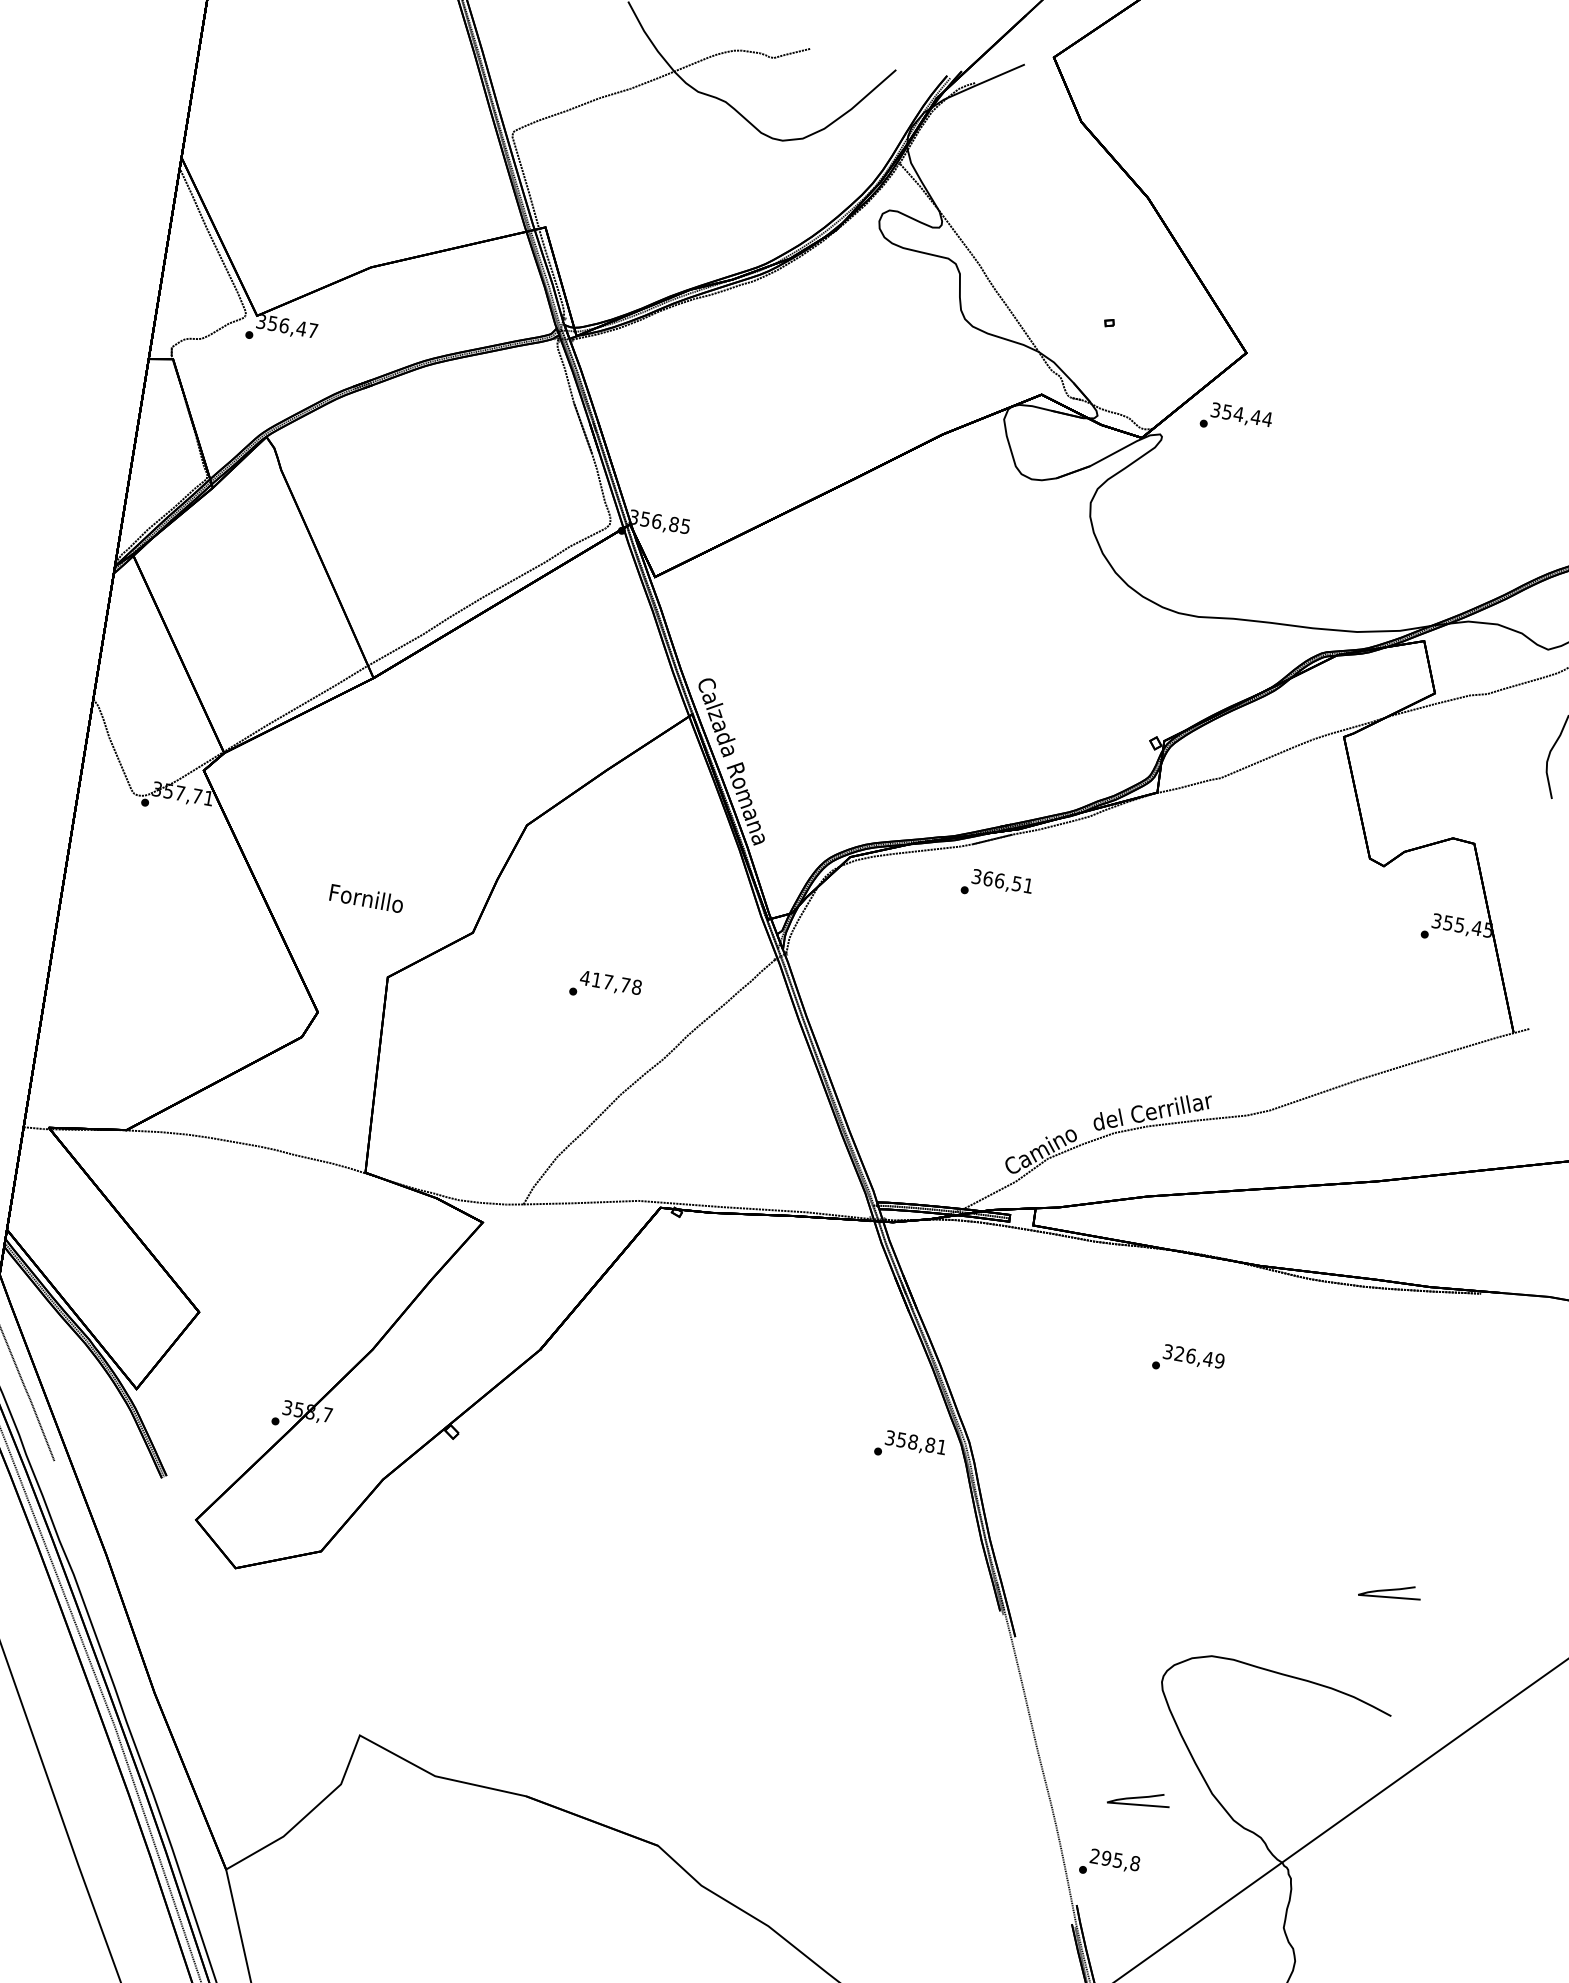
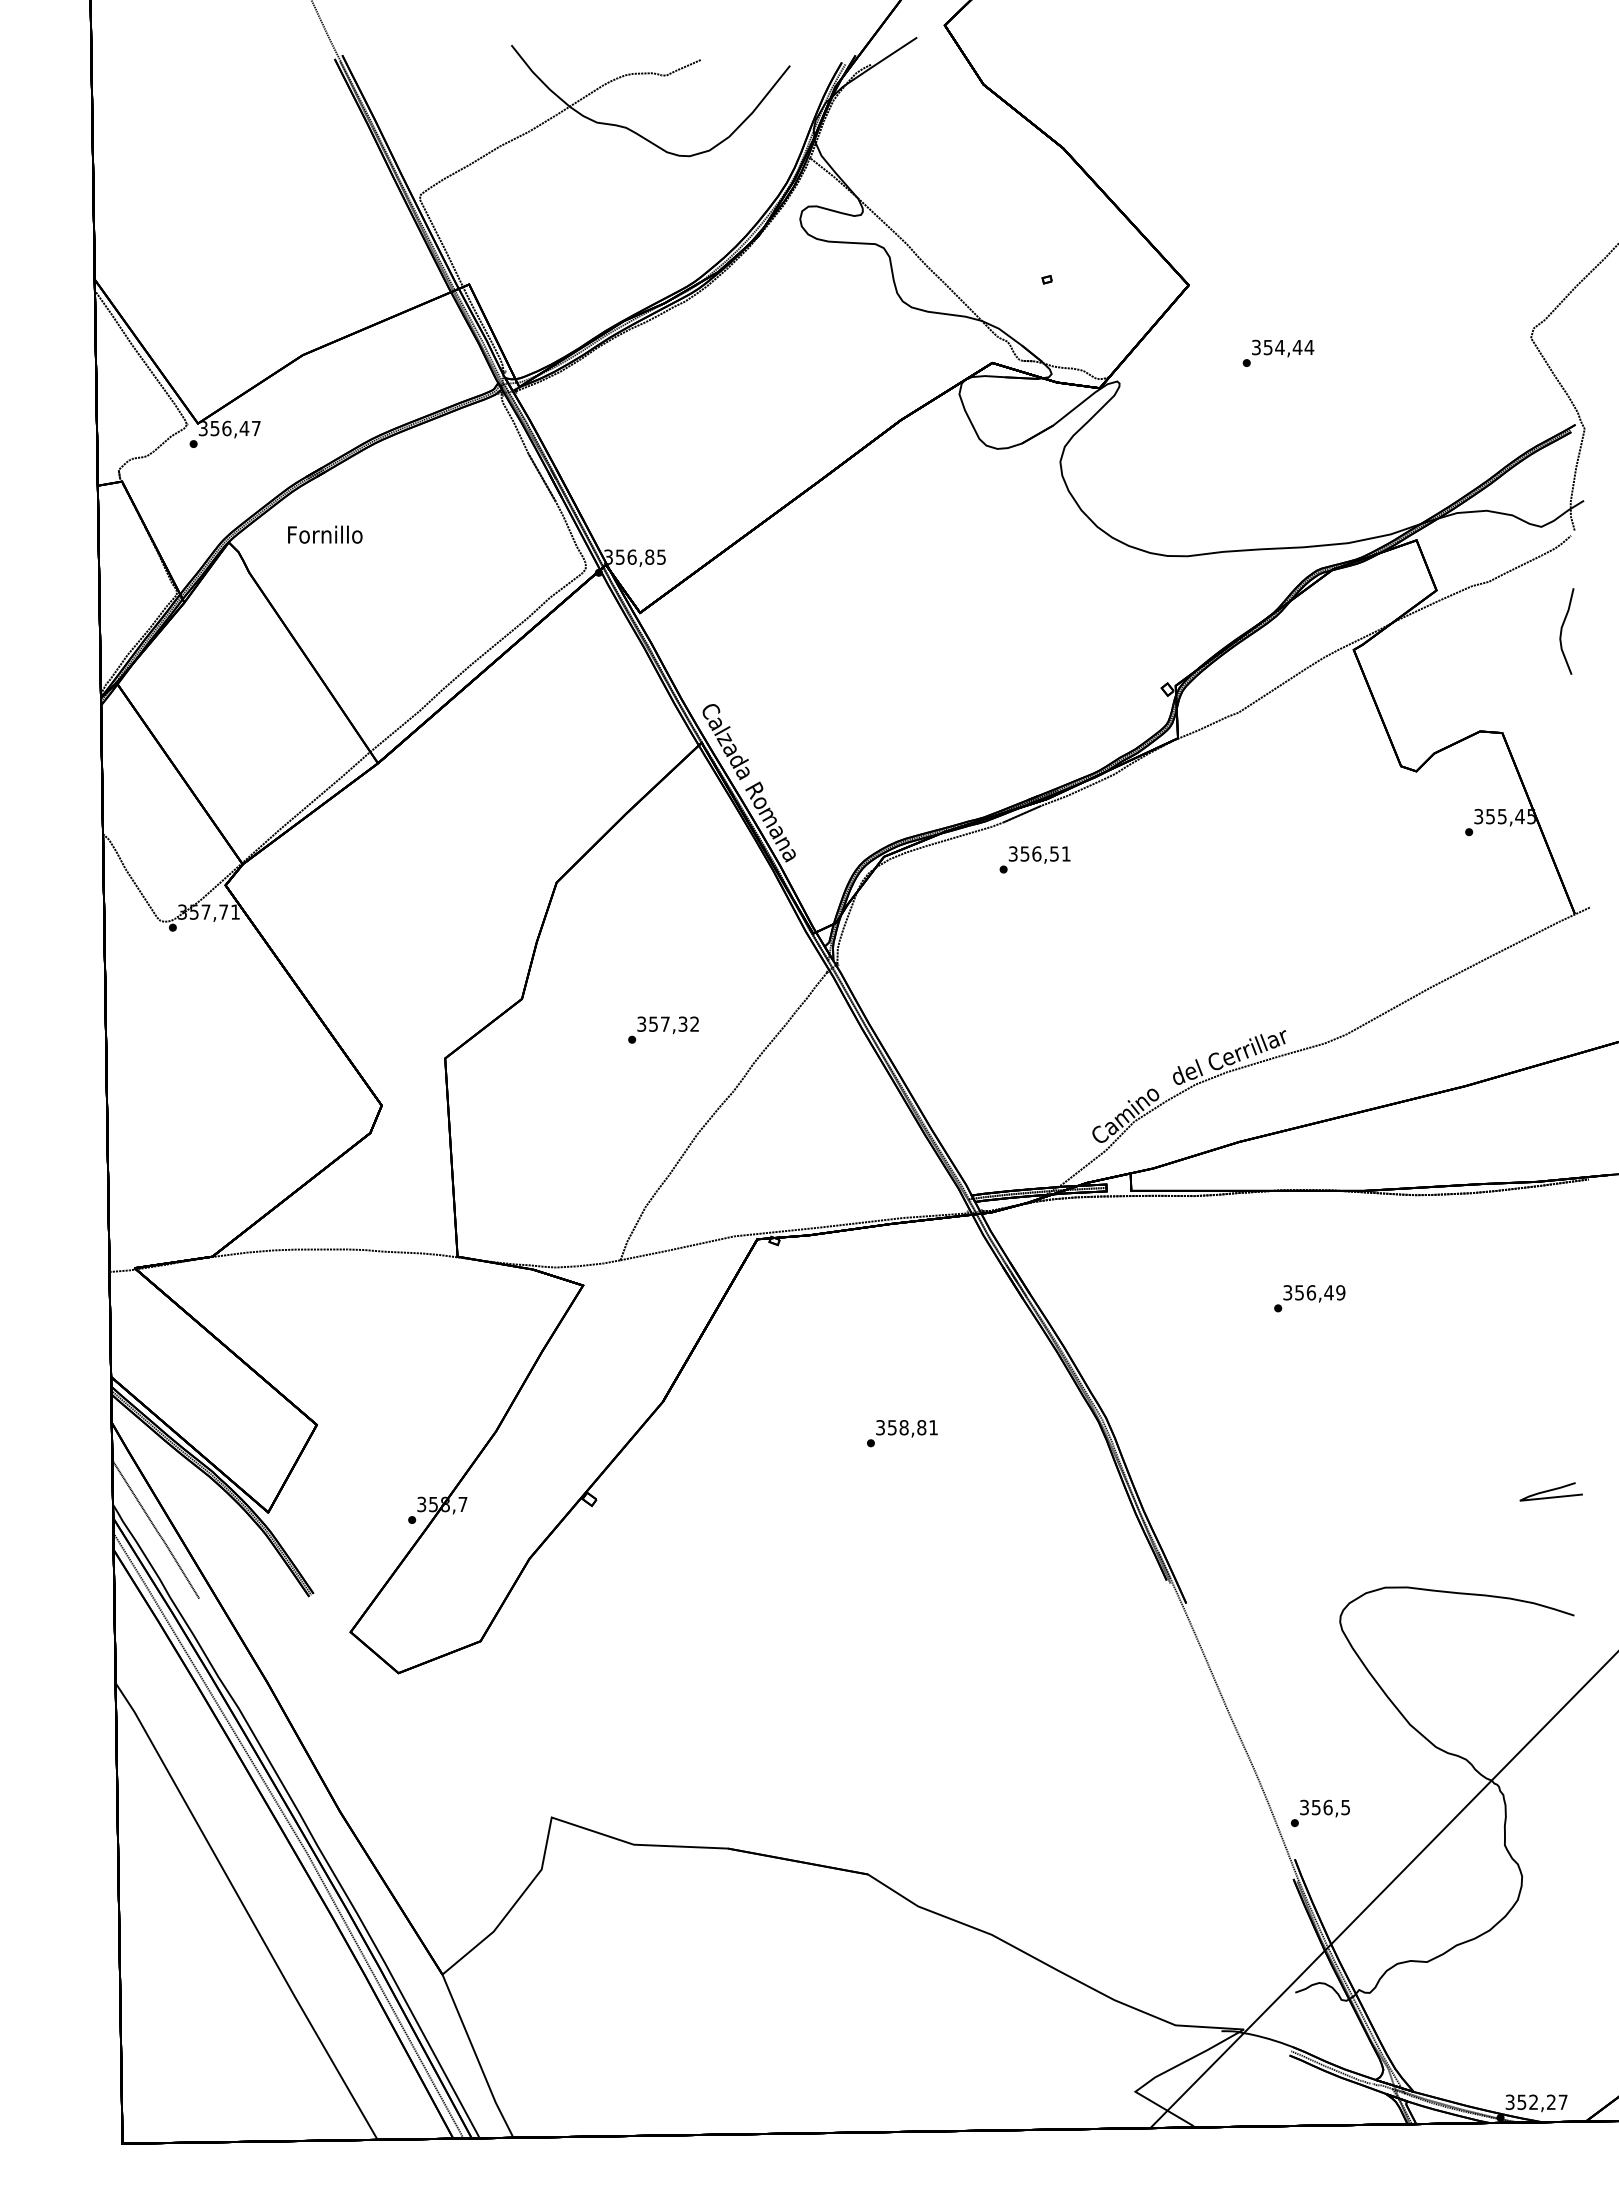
text: (1236, 418) -> (1278, 352), moved
text: (987, 878) -> (1024, 853), 366,51 -> 356,51
text: (367, 898) -> (325, 534), moved
text: (610, 981) -> (667, 1023), 417,78 -> 357,32
text: (1179, 1353) -> (1299, 1292), 326,49 -> 356,49
text: (910, 1447) -> (902, 1433), moved
part: (1138, 1798) -> (1337, 1742), removed
text: (1115, 1859) -> (1325, 1807), 295,8 -> 356,5

